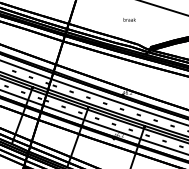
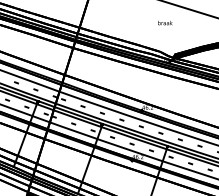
text: (129, 20) -> (165, 23), moved

